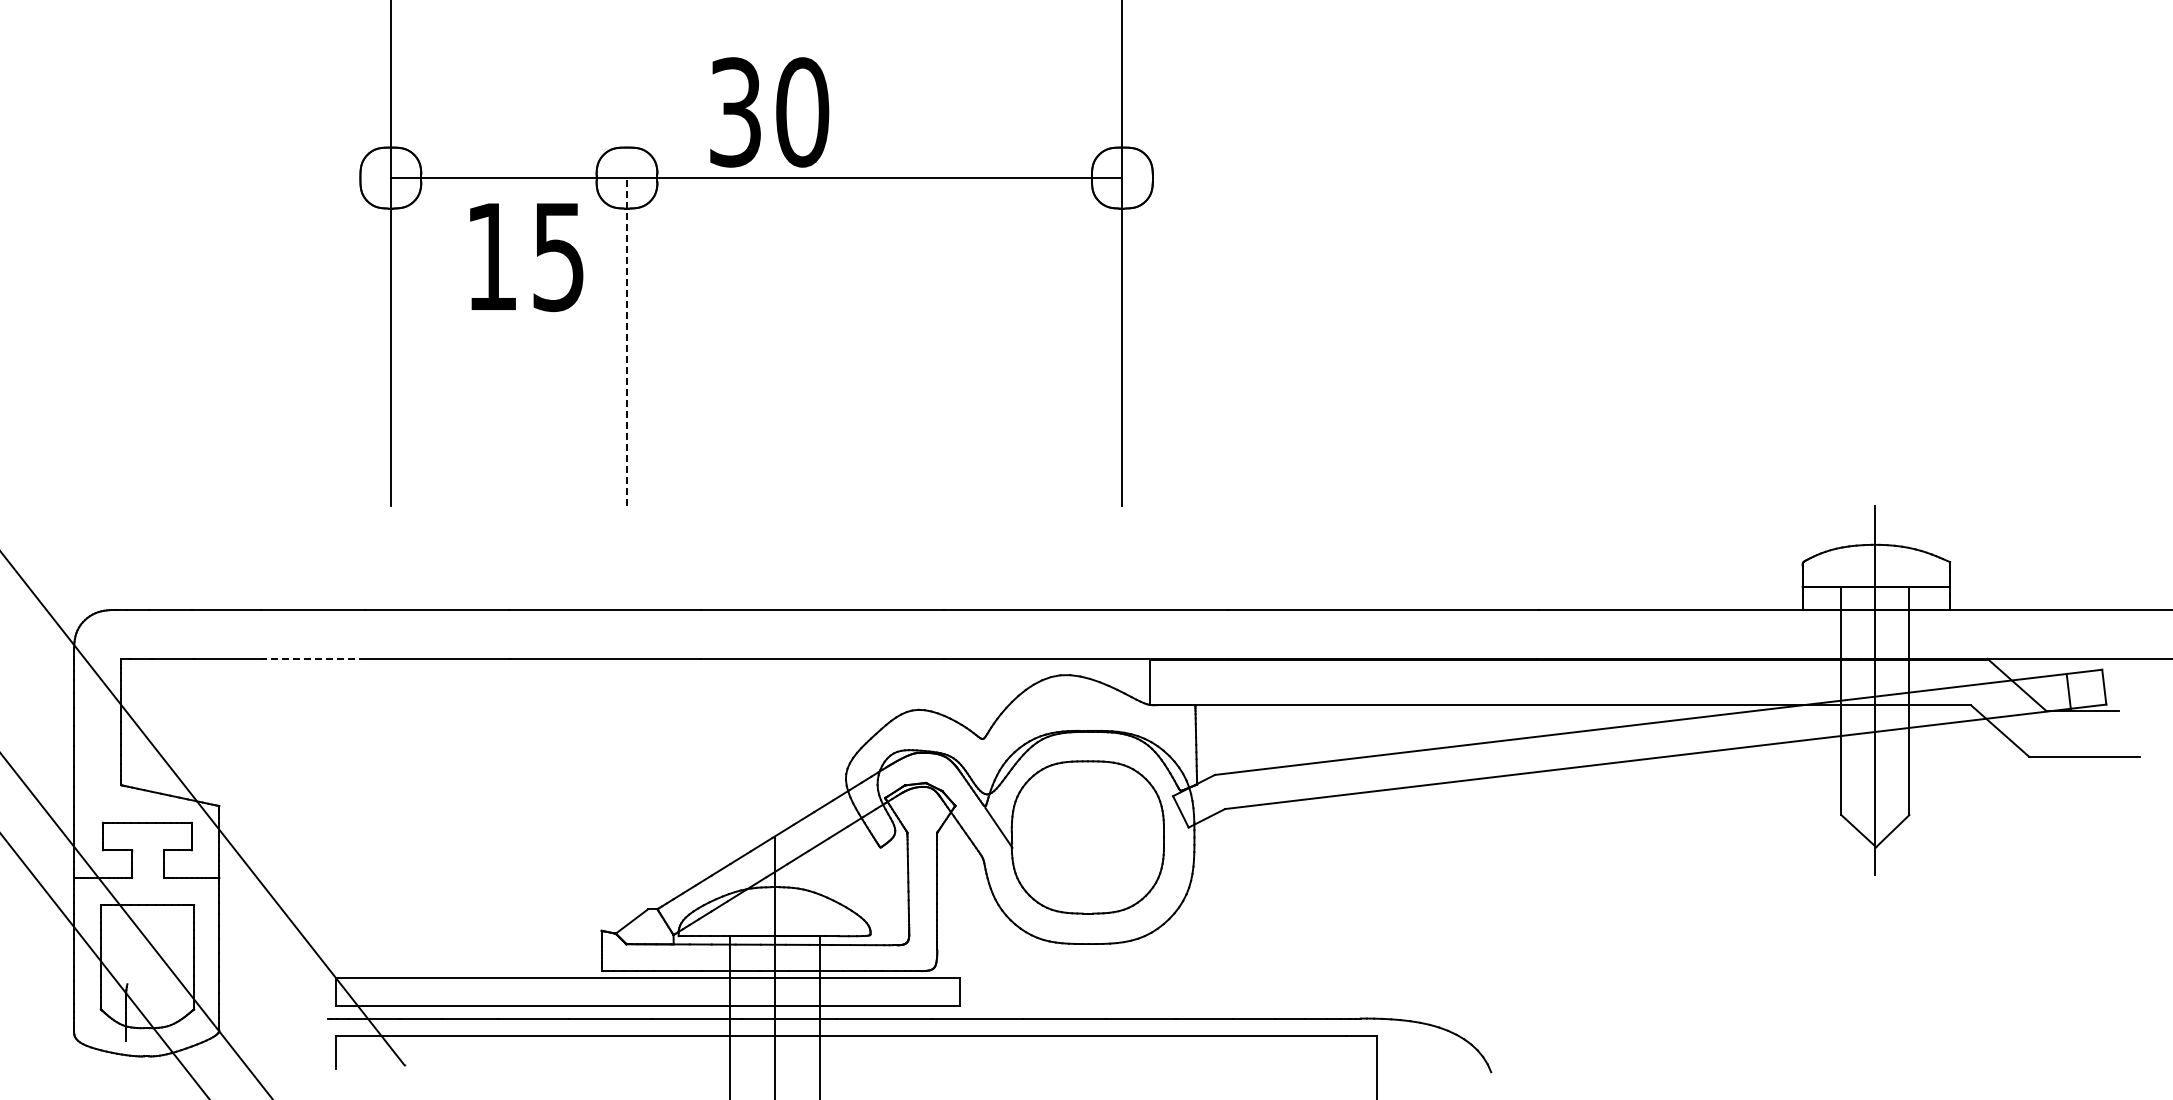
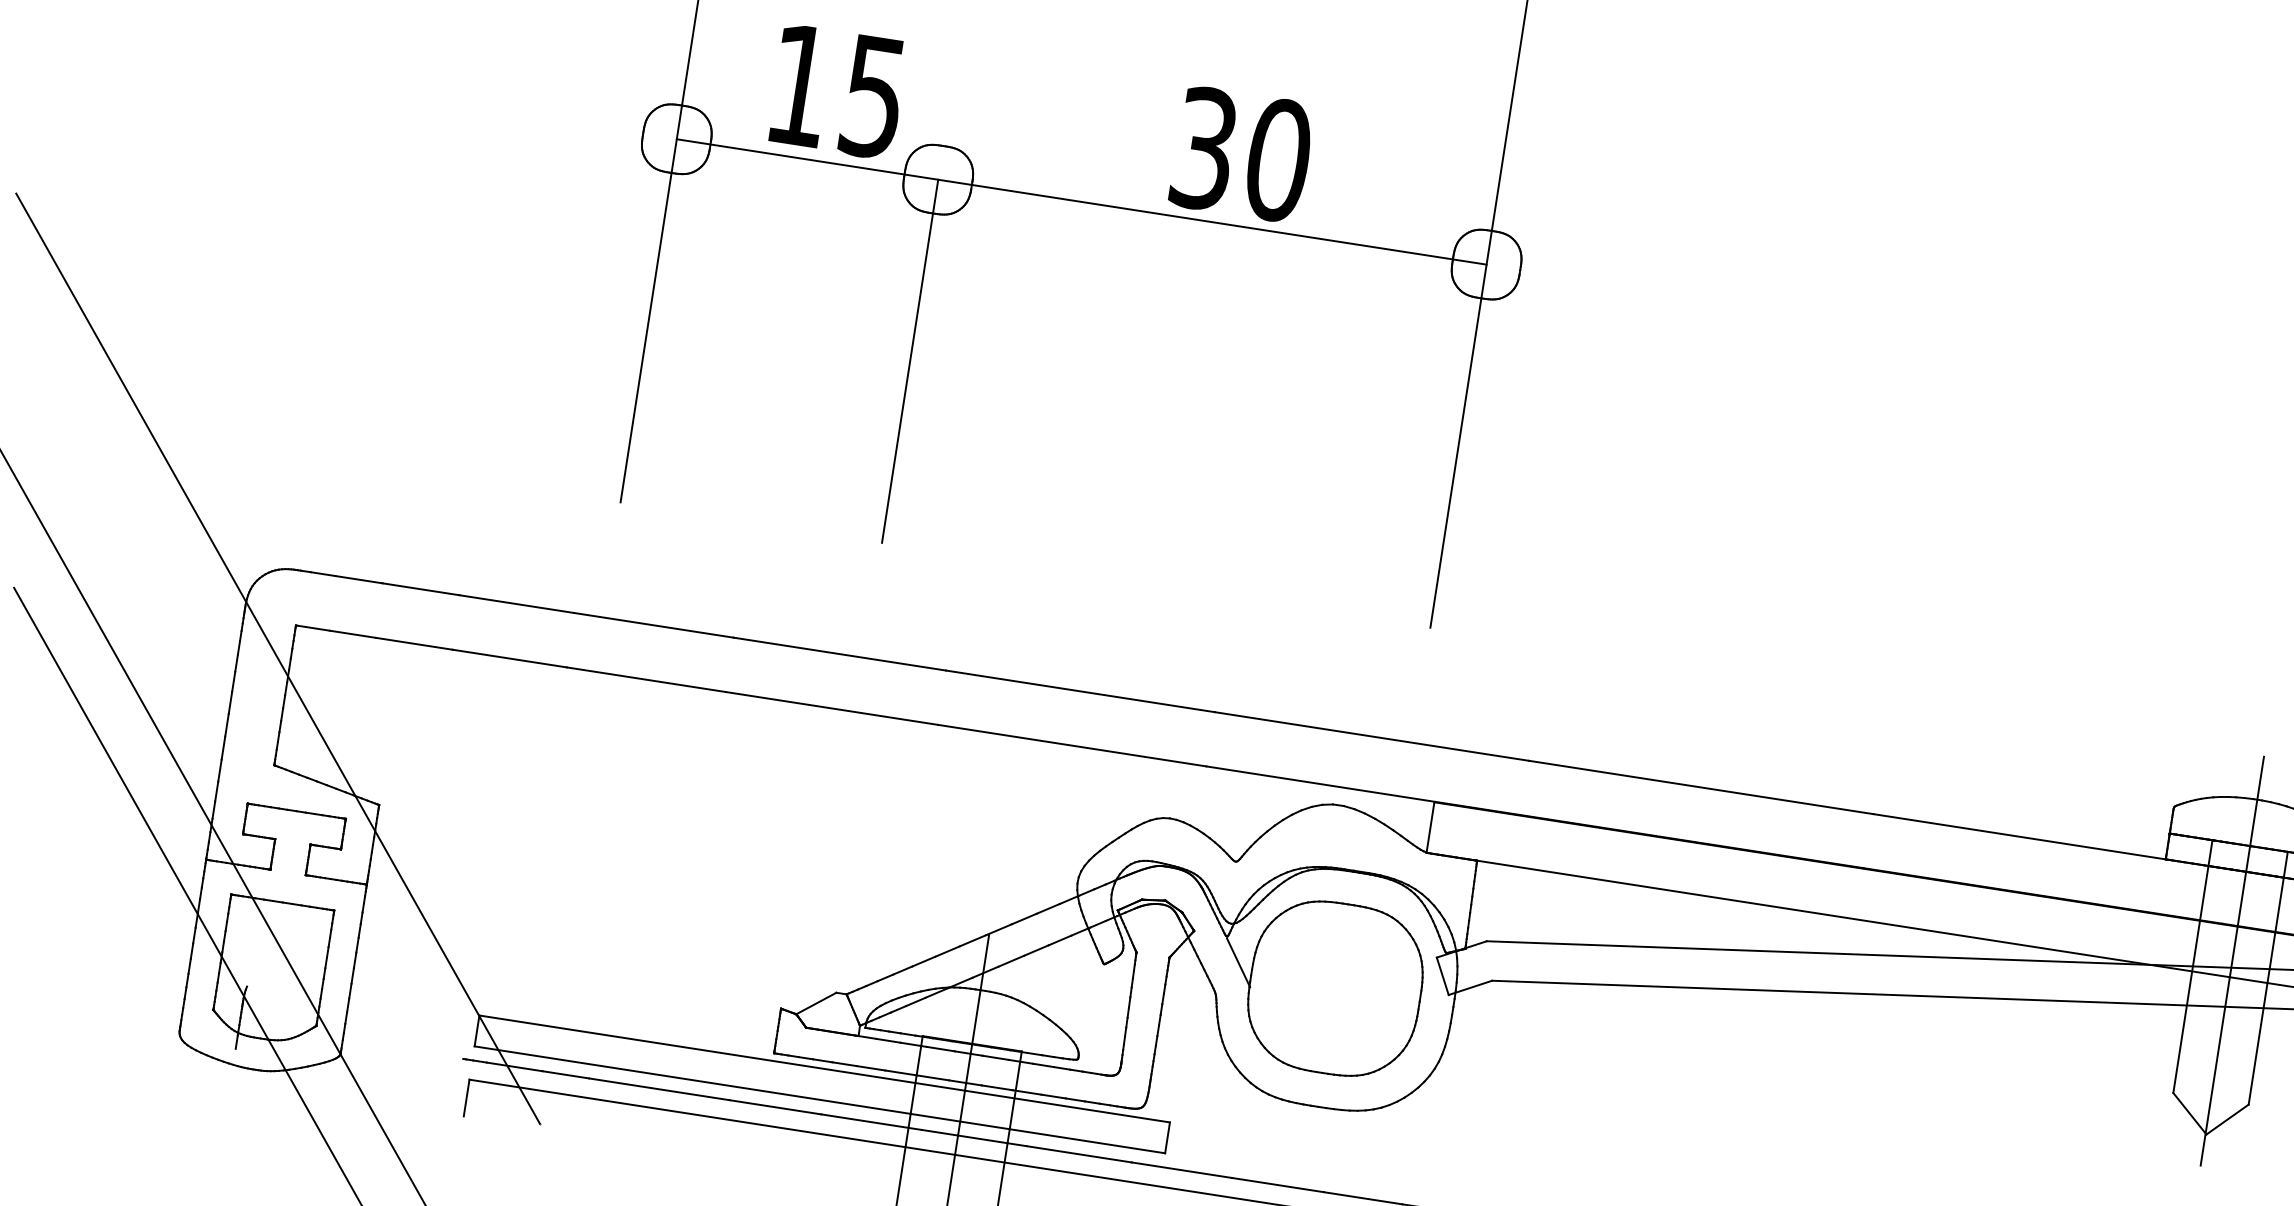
text: (769, 112) -> (1241, 154), moved
text: (526, 257) -> (837, 92), moved
line: (627, 341) -> (910, 360), dashed -> solid
line: (314, 659) -> (509, 659), dashed -> solid

